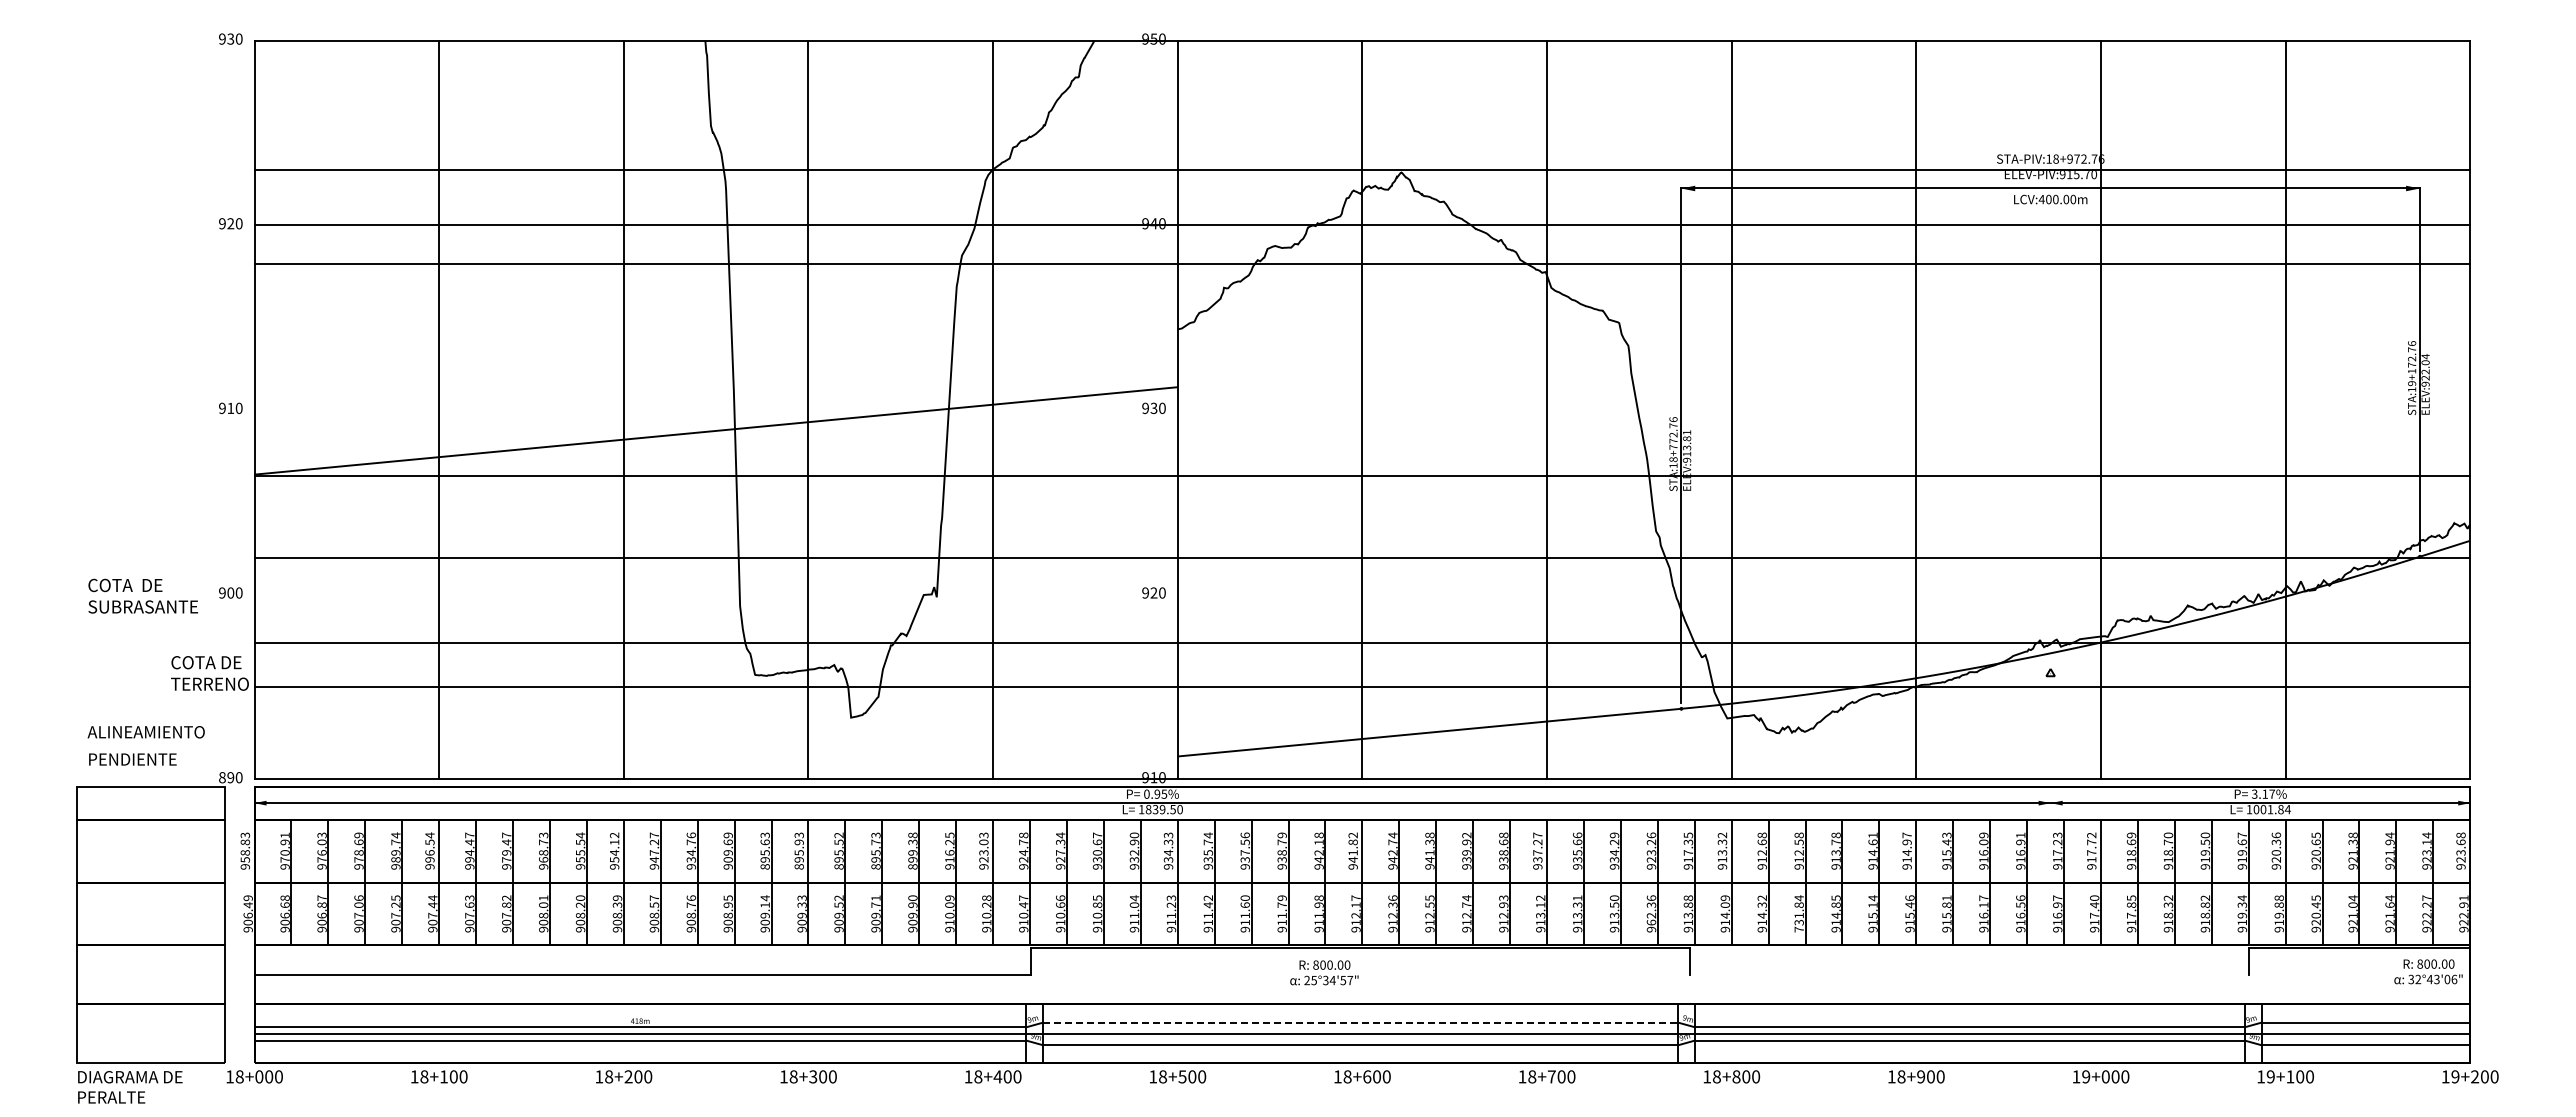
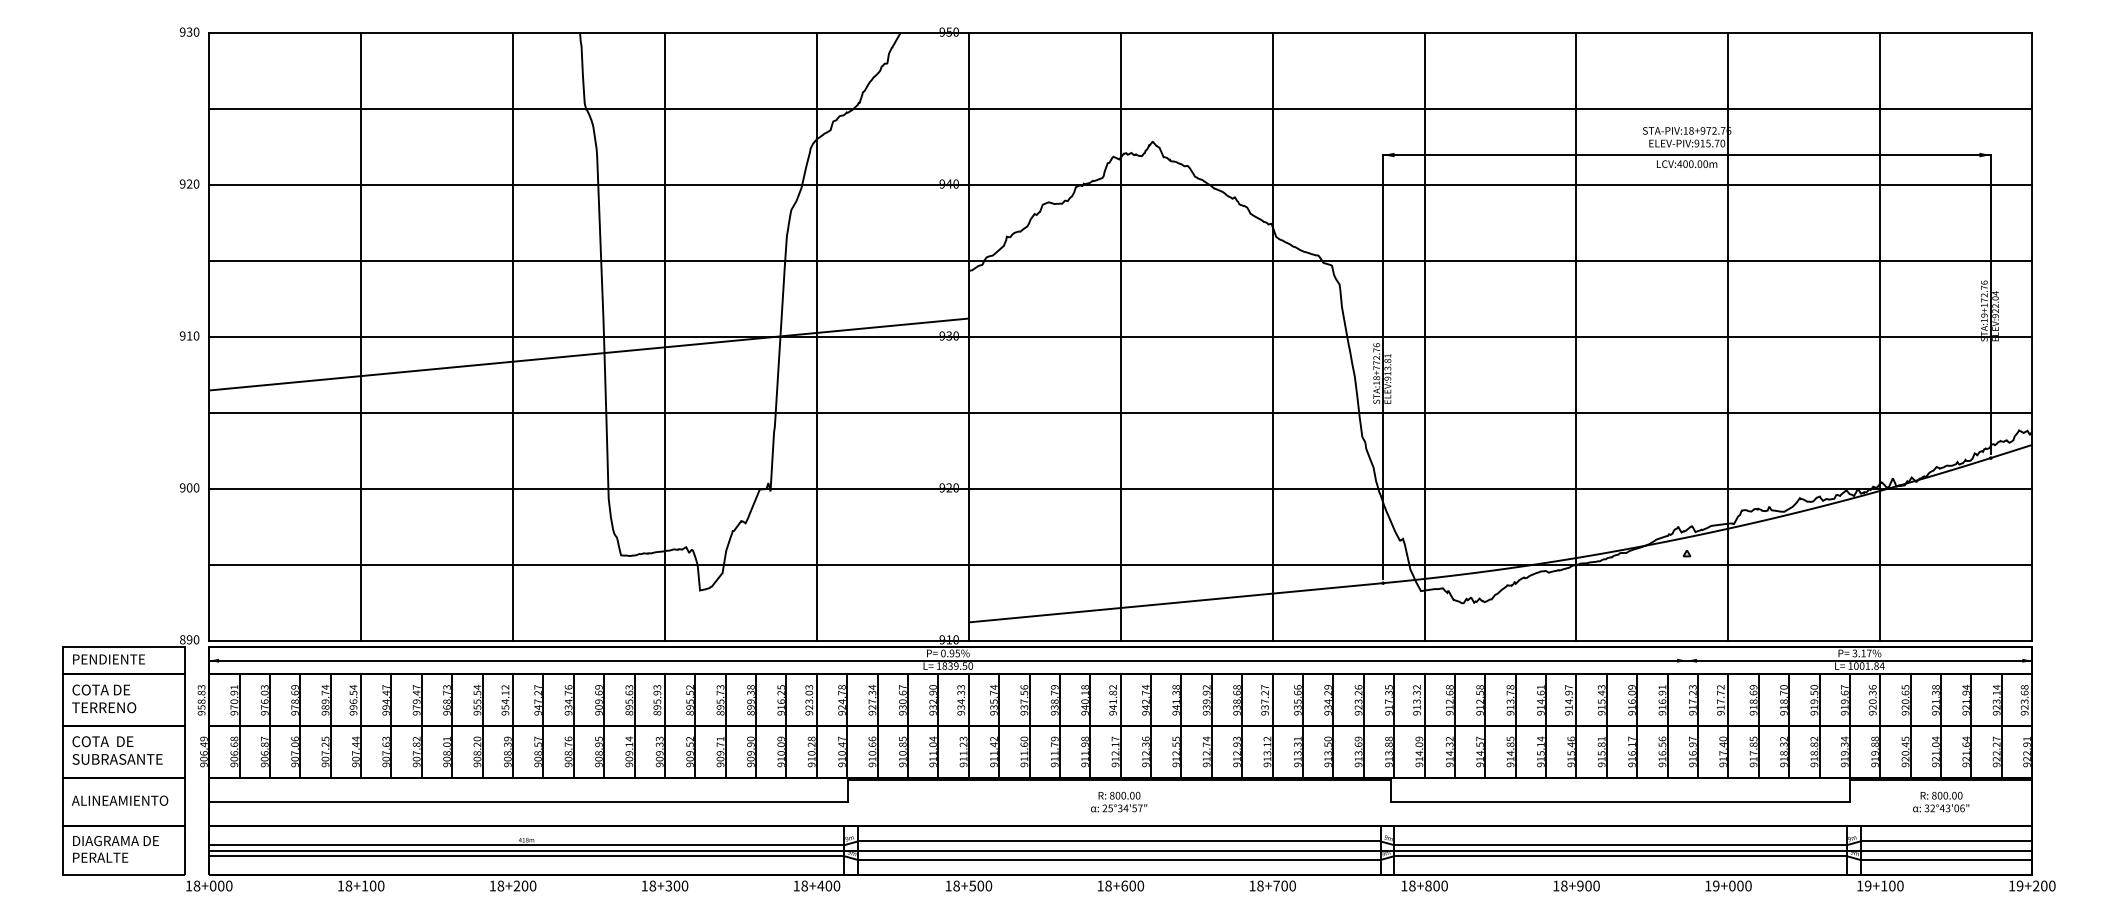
line: (1362, 169) -> (1120, 108), moved
line: (1362, 263) -> (1120, 261), moved
line: (1362, 475) -> (1120, 336), moved
line: (1362, 558) -> (1120, 413), moved
text: (142, 595) -> (116, 749), moved
line: (1362, 643) -> (1120, 489), moved
text: (209, 673) -> (103, 698), moved
text: (145, 732) -> (119, 800), moved
text: (132, 759) -> (108, 659), moved
text: (1318, 852) -> (1084, 701), 942.18 -> 940.18
text: (1651, 910) -> (1358, 749), 962.36 -> 913.69
text: (1798, 913) -> (1479, 751), 731.84 -> 914.57
text: (2428, 971) -> (1941, 801), moved
text: (1324, 972) -> (1119, 801), moved
line: (1969, 974) -> (1620, 801), added
line: (1360, 1022) -> (1119, 841), dashed -> solid
text: (130, 1087) -> (116, 849), moved

